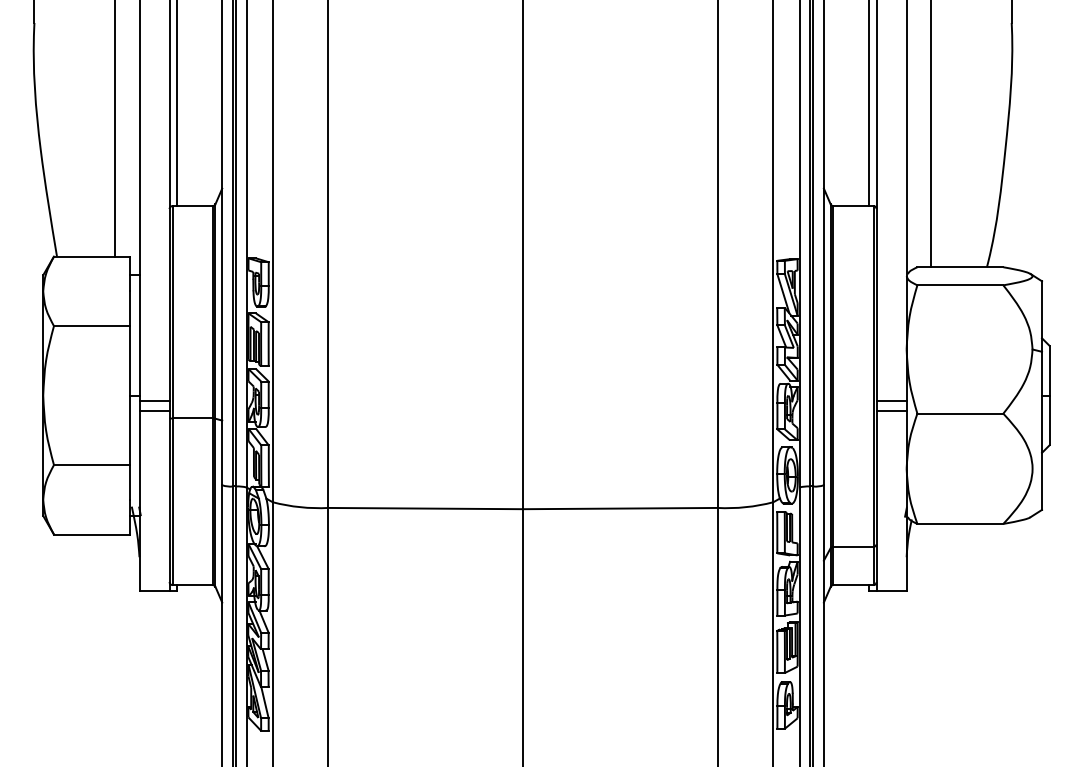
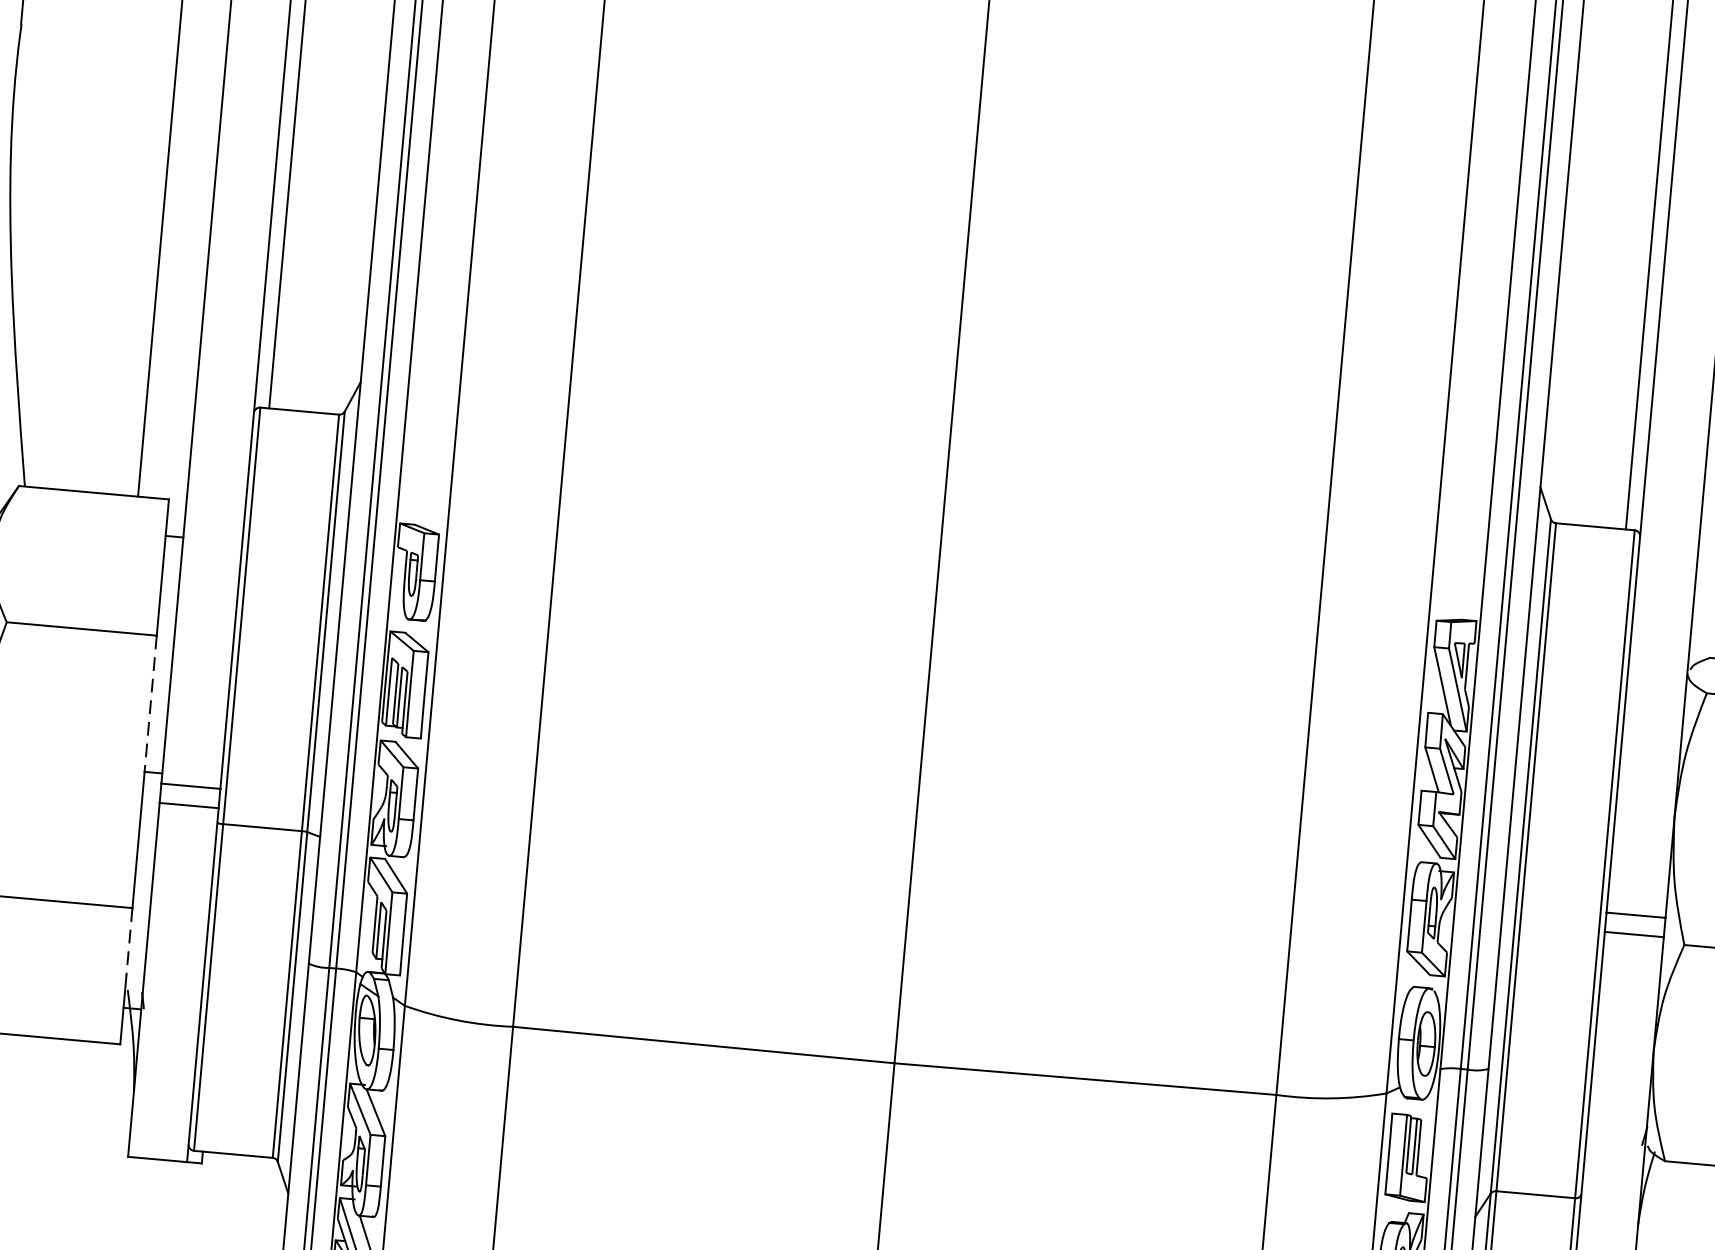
line: (130, 360) -> (150, 703), solid -> dashed
line: (130, 482) -> (129, 942), solid -> dashed

